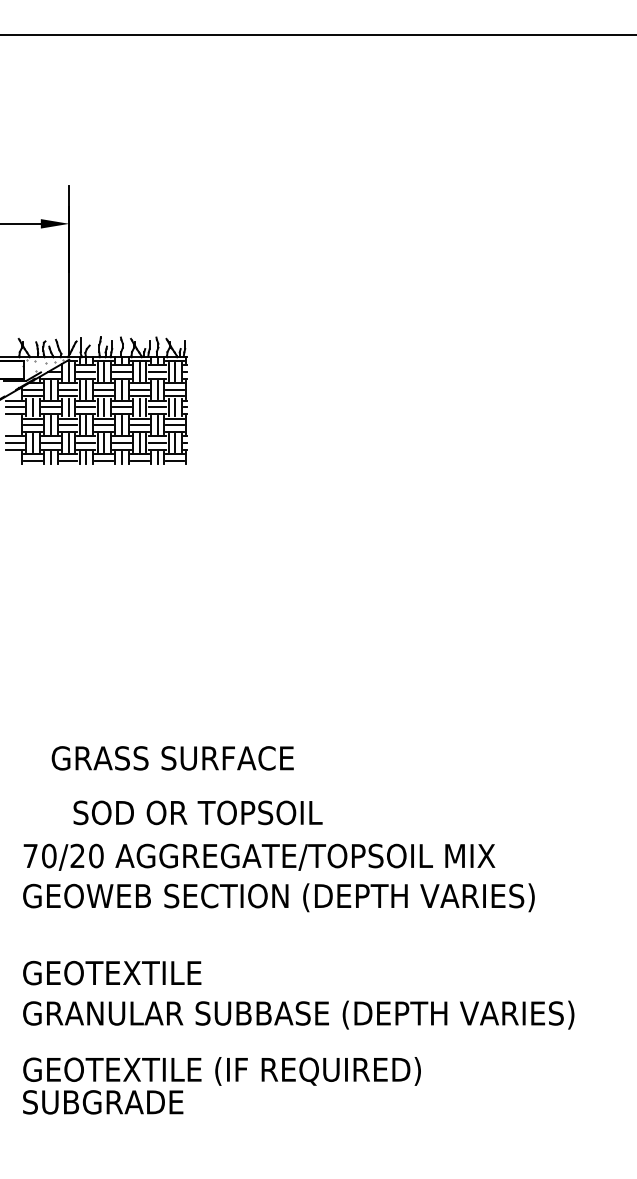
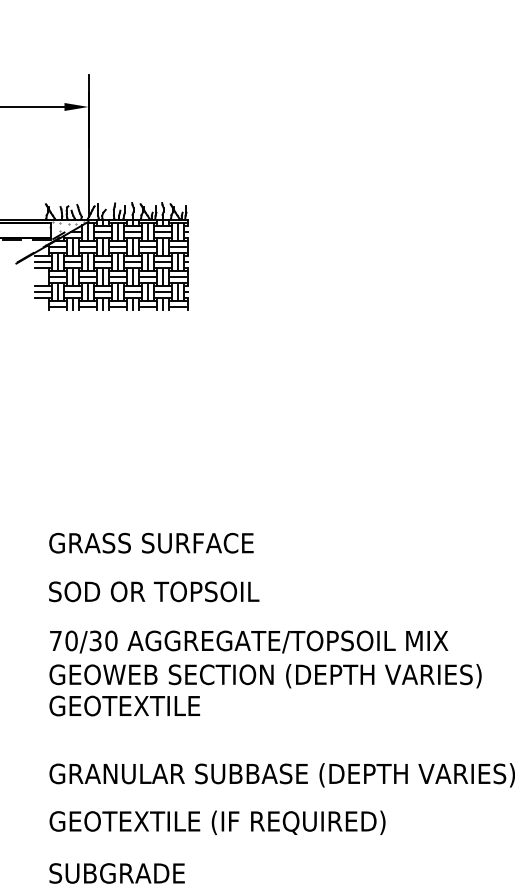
text: (172, 758) -> (151, 543), moved
text: (197, 812) -> (153, 591), moved
text: (77, 856) -> (95, 641), 70/20 -> 70/30
text: (112, 972) -> (125, 705), moved
text: (103, 1102) -> (117, 873), moved

